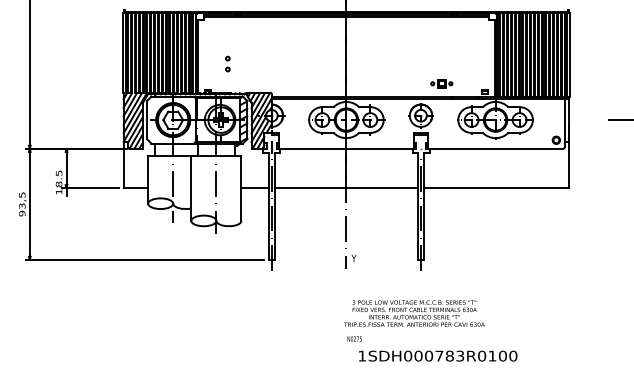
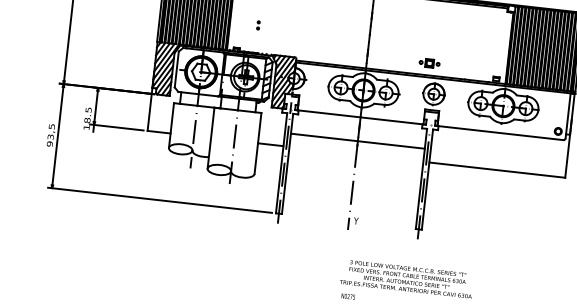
part: (227, 63) -> (258, 24), size x0.6
part: (441, 83) -> (429, 63), moved
line: (346, 188) -> (357, 141), moved

